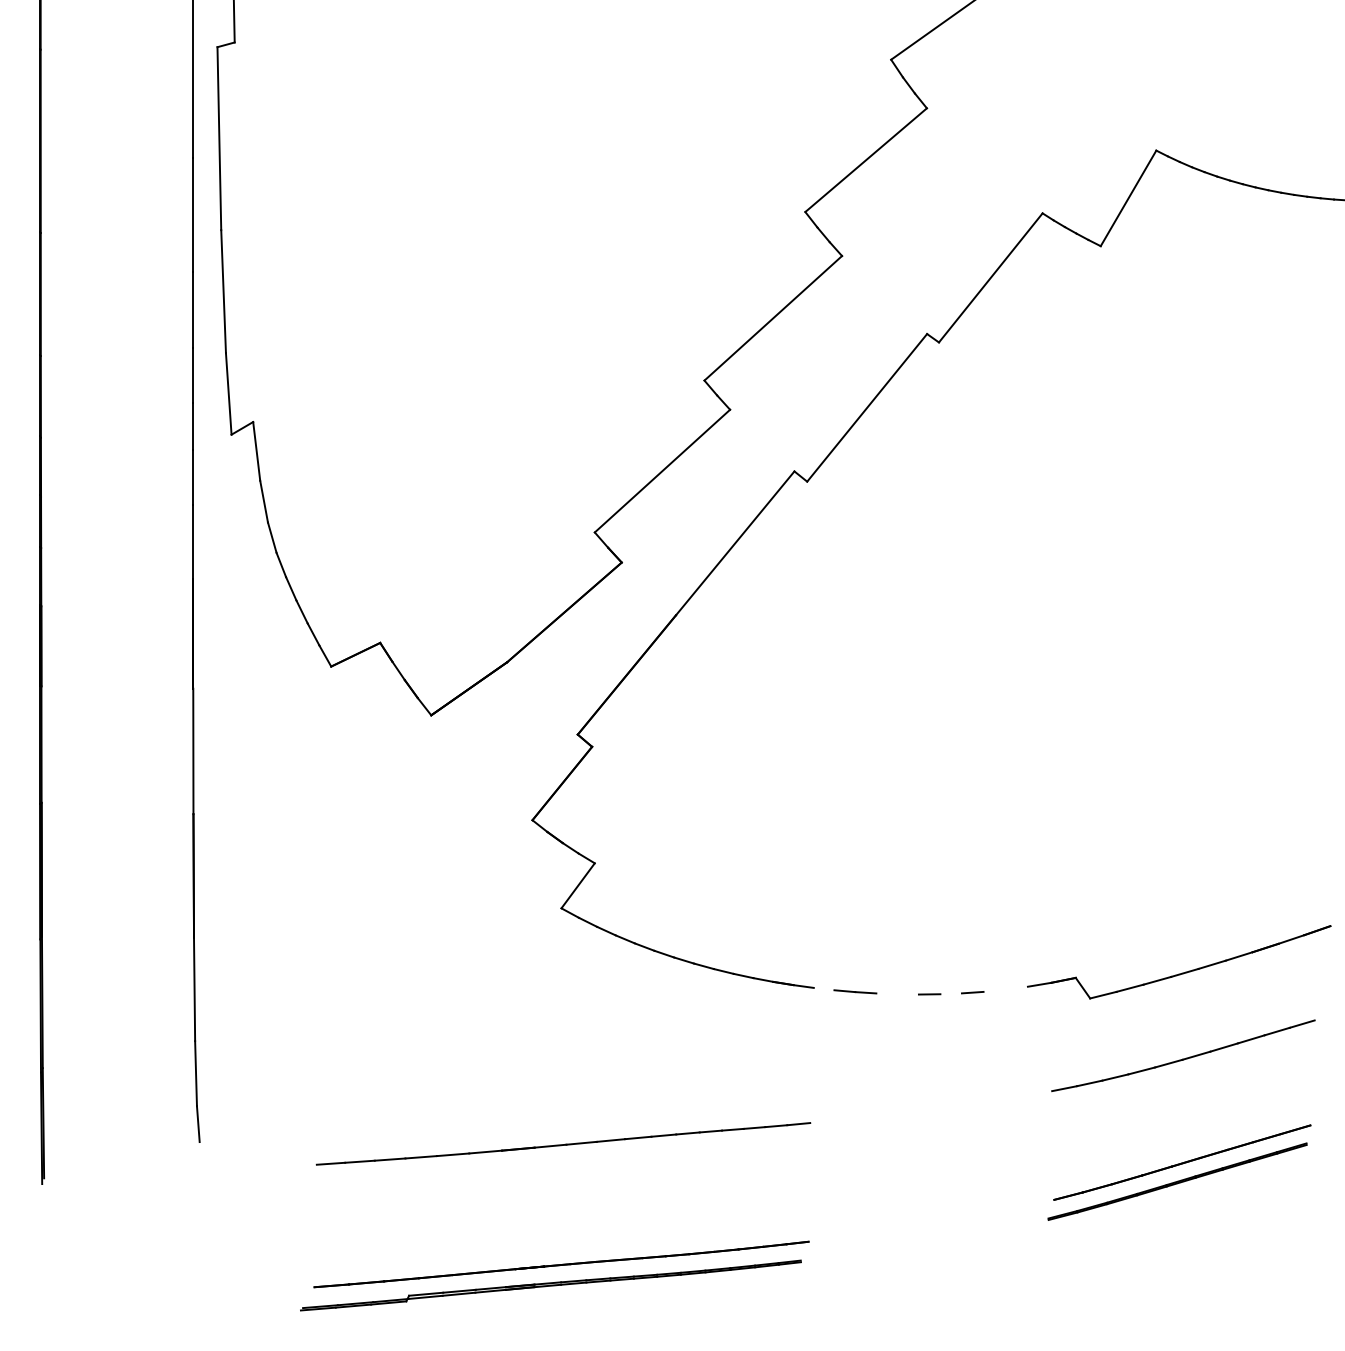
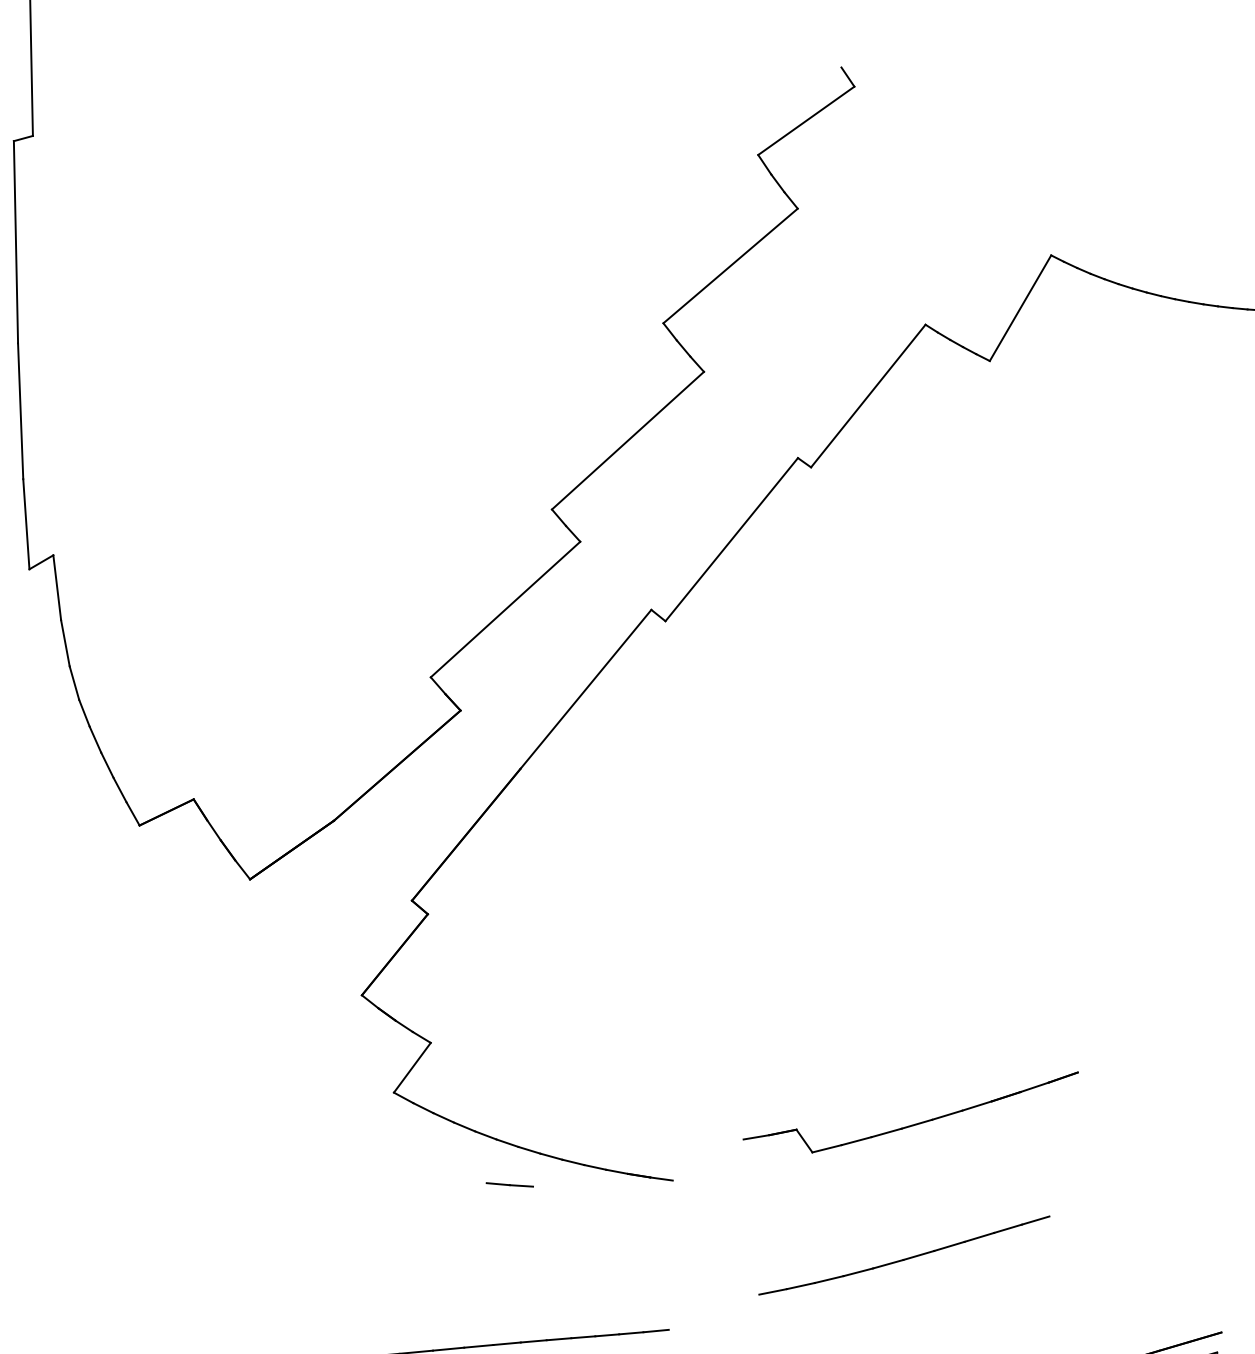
part: (1182, 972) -> (914, 1123), moved
line: (855, 991) -> (510, 1184), moved
line: (972, 992) -> (848, 1185), removed
line: (929, 994) -> (800, 1187), removed
part: (1183, 1055) -> (904, 1255), moved

